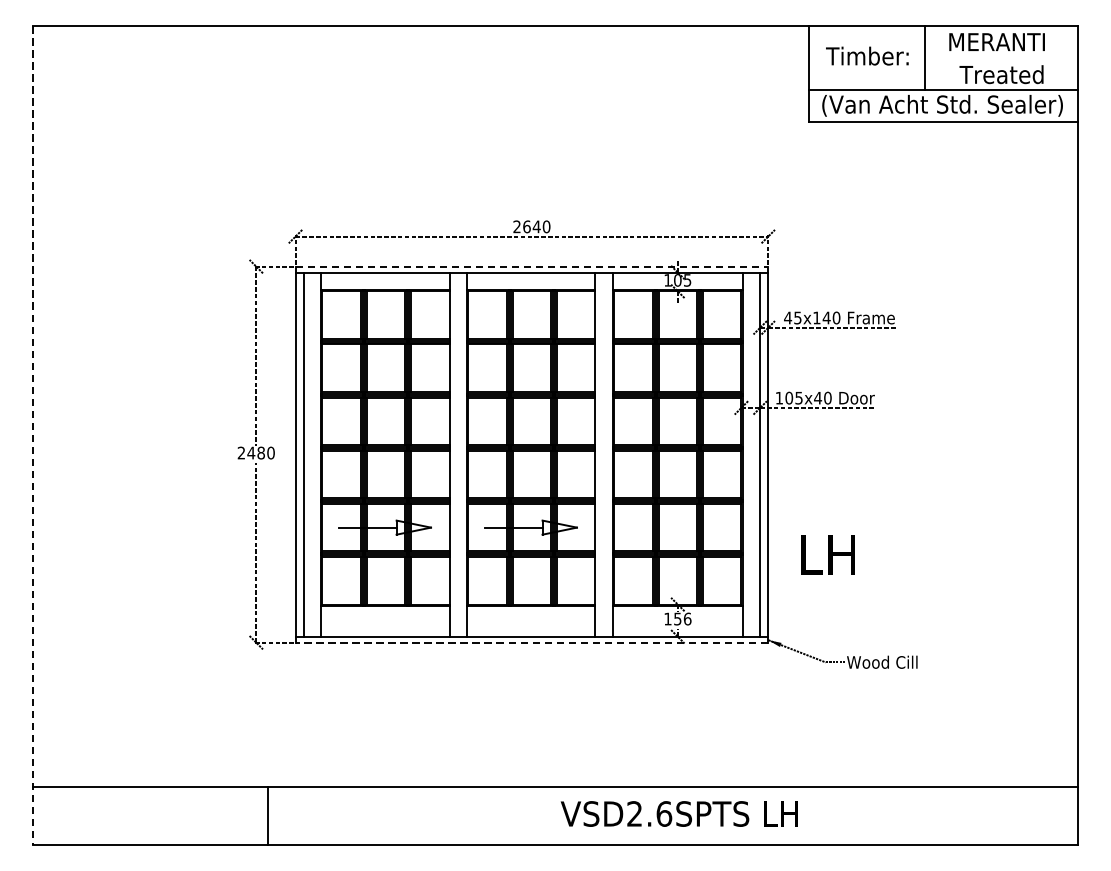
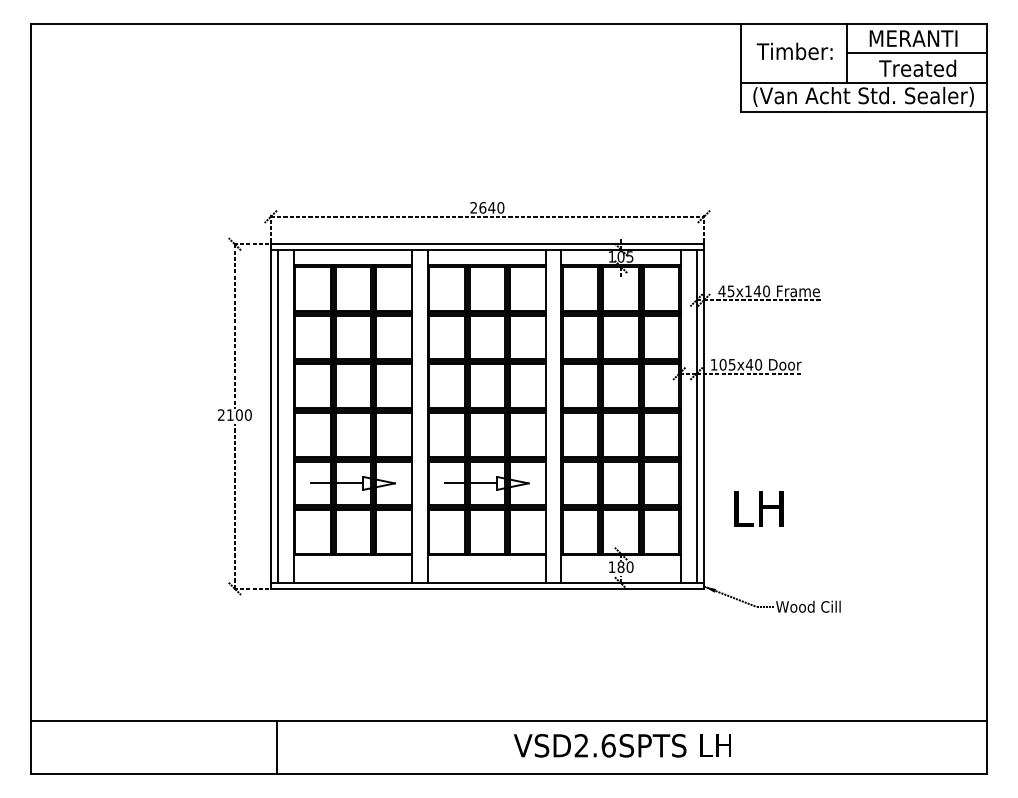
line: (1001, 58) -> (917, 53), added
line: (532, 266) -> (487, 244), dashed -> solid
line: (33, 434) -> (30, 398), dashed -> solid
text: (255, 452) -> (234, 414), 2480 -> 2100
text: (682, 619) -> (625, 567), 156 -> 180
line: (532, 642) -> (487, 588), dashed -> solid
line: (267, 815) -> (276, 747), moved

